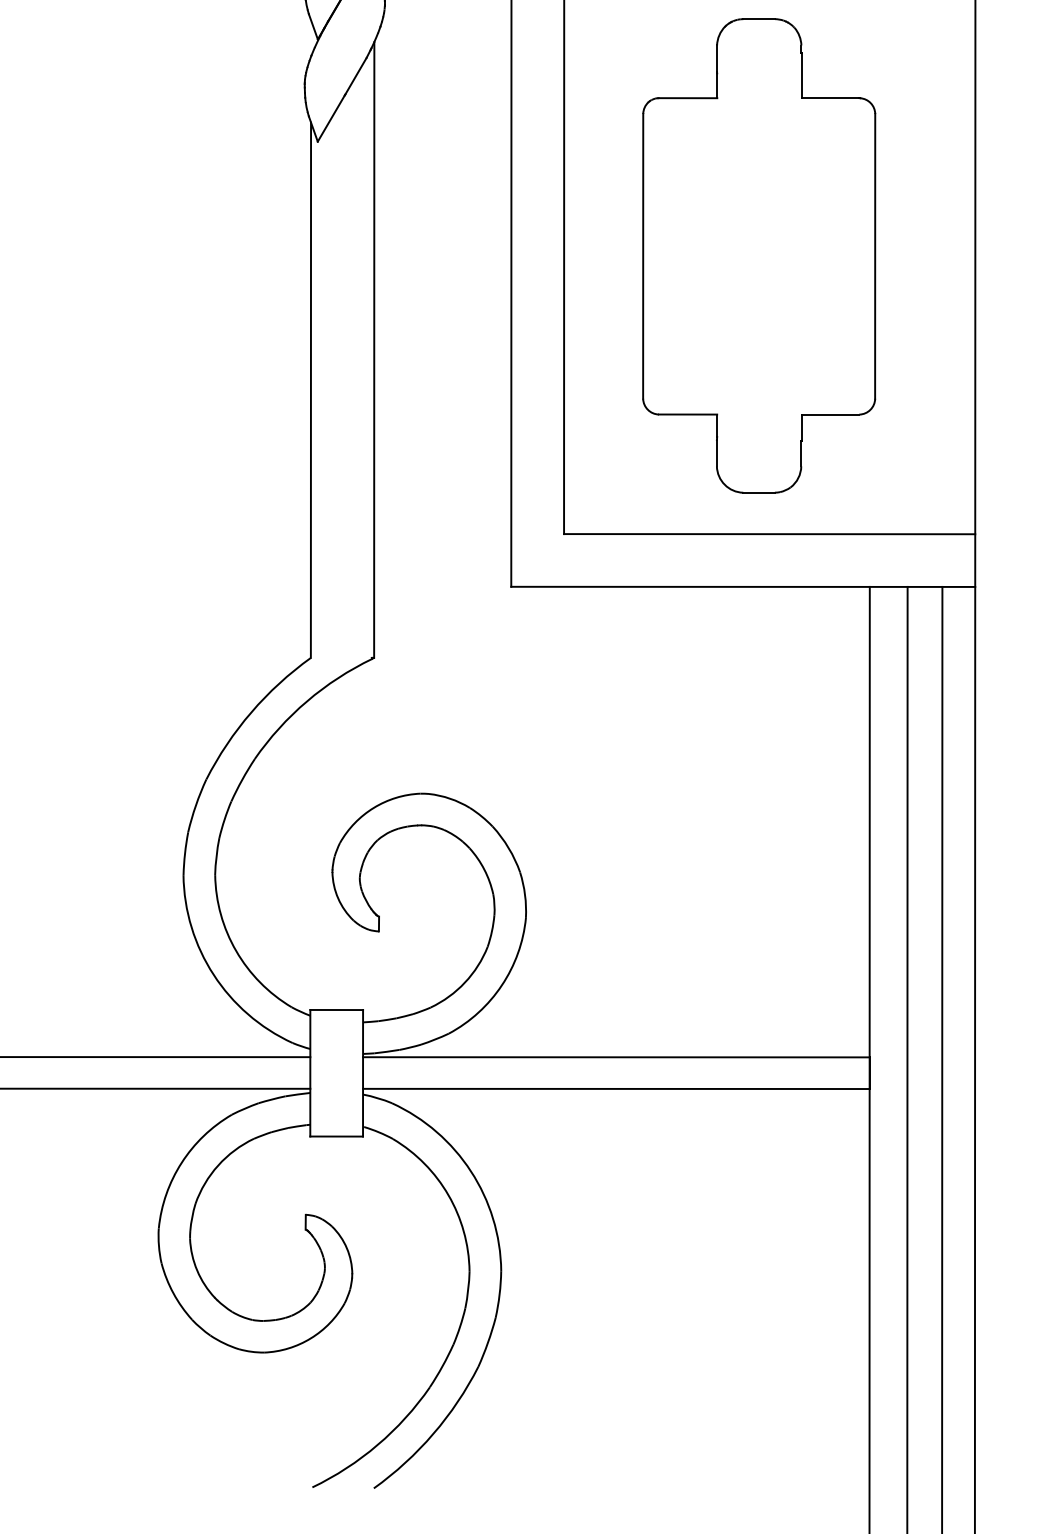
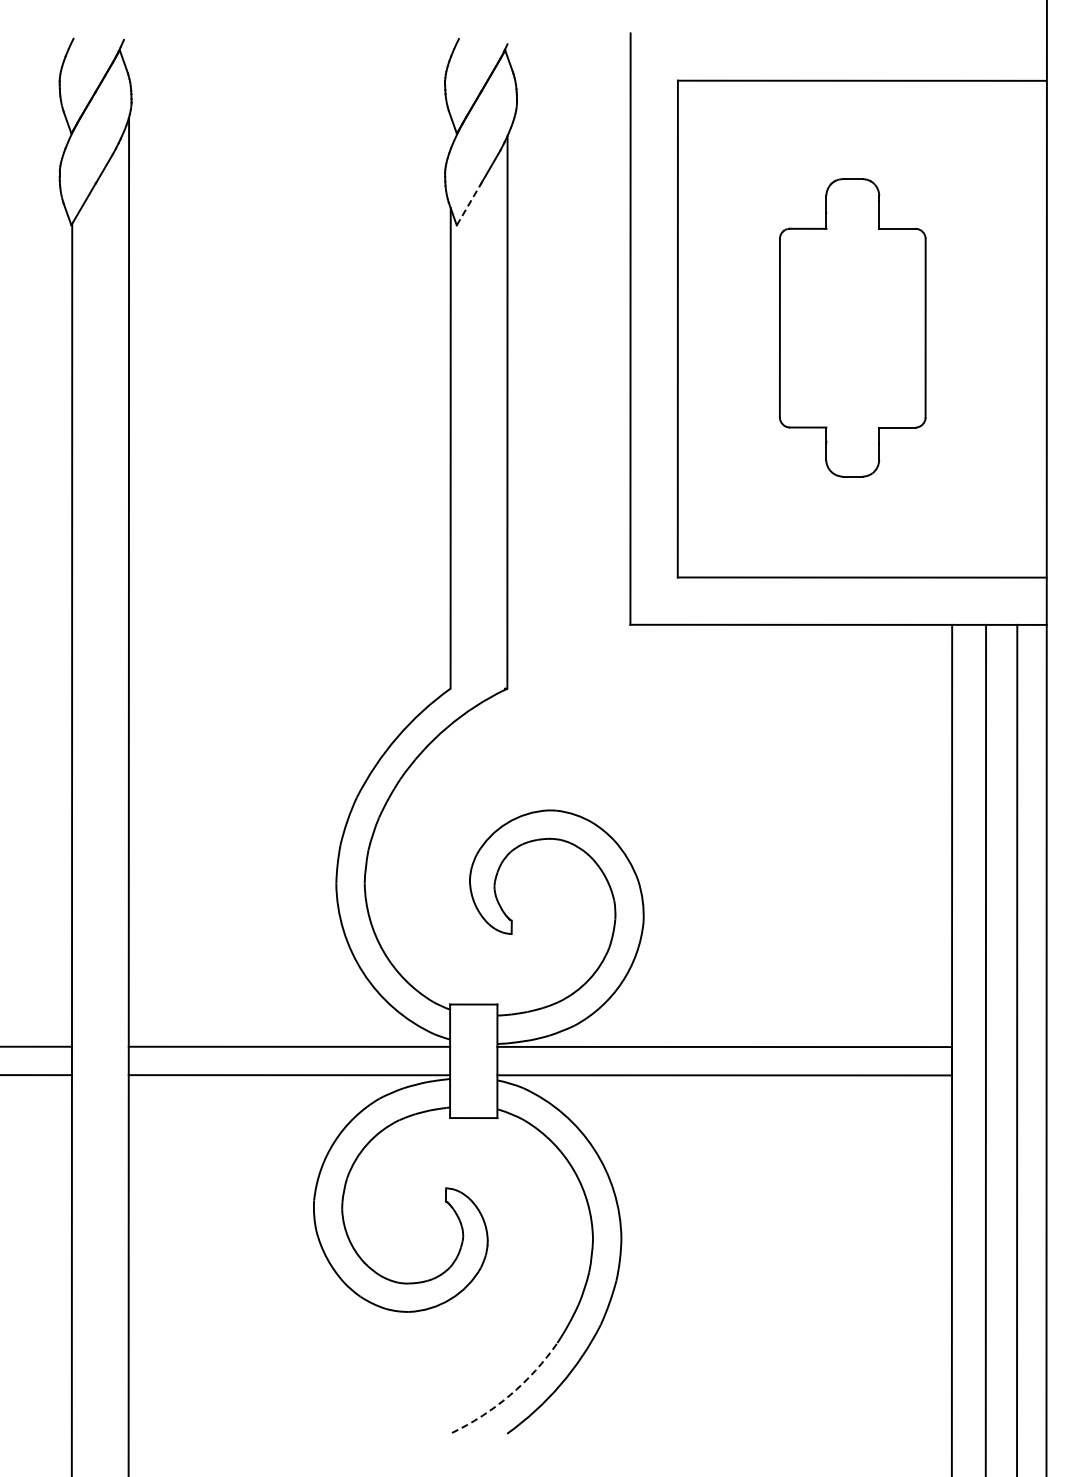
line: (331, 118) -> (469, 204), solid -> dashed
part: (758, 255) -> (852, 327), size x0.7
arc: (377, 1444) -> (510, 1394), solid -> dashed

